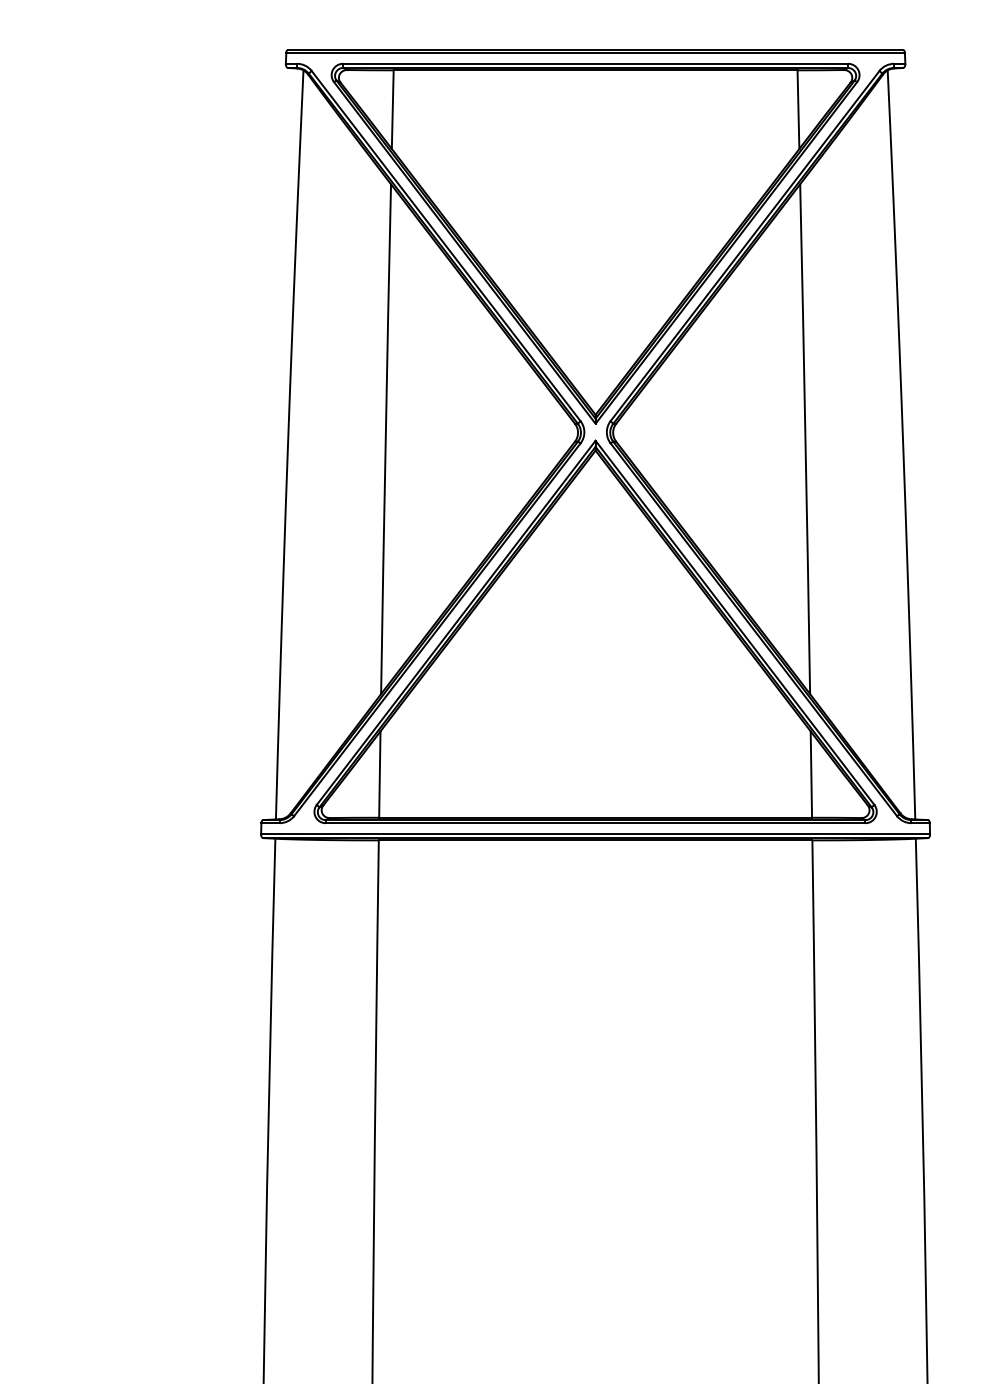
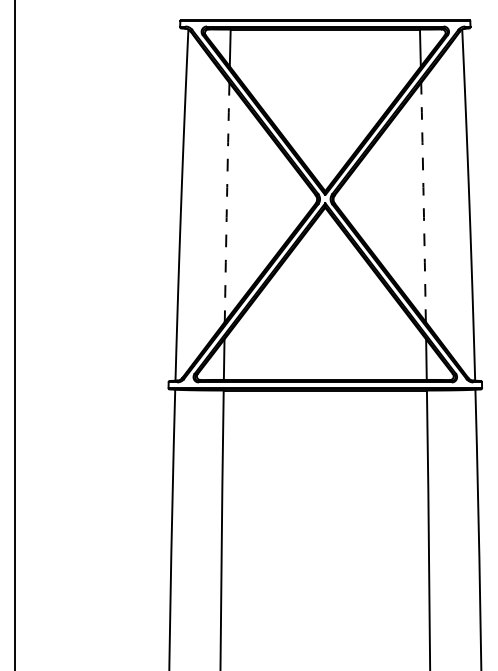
arc: (384, 439) -> (226, 202), solid -> dashed
arc: (805, 439) -> (423, 202), solid -> dashed

